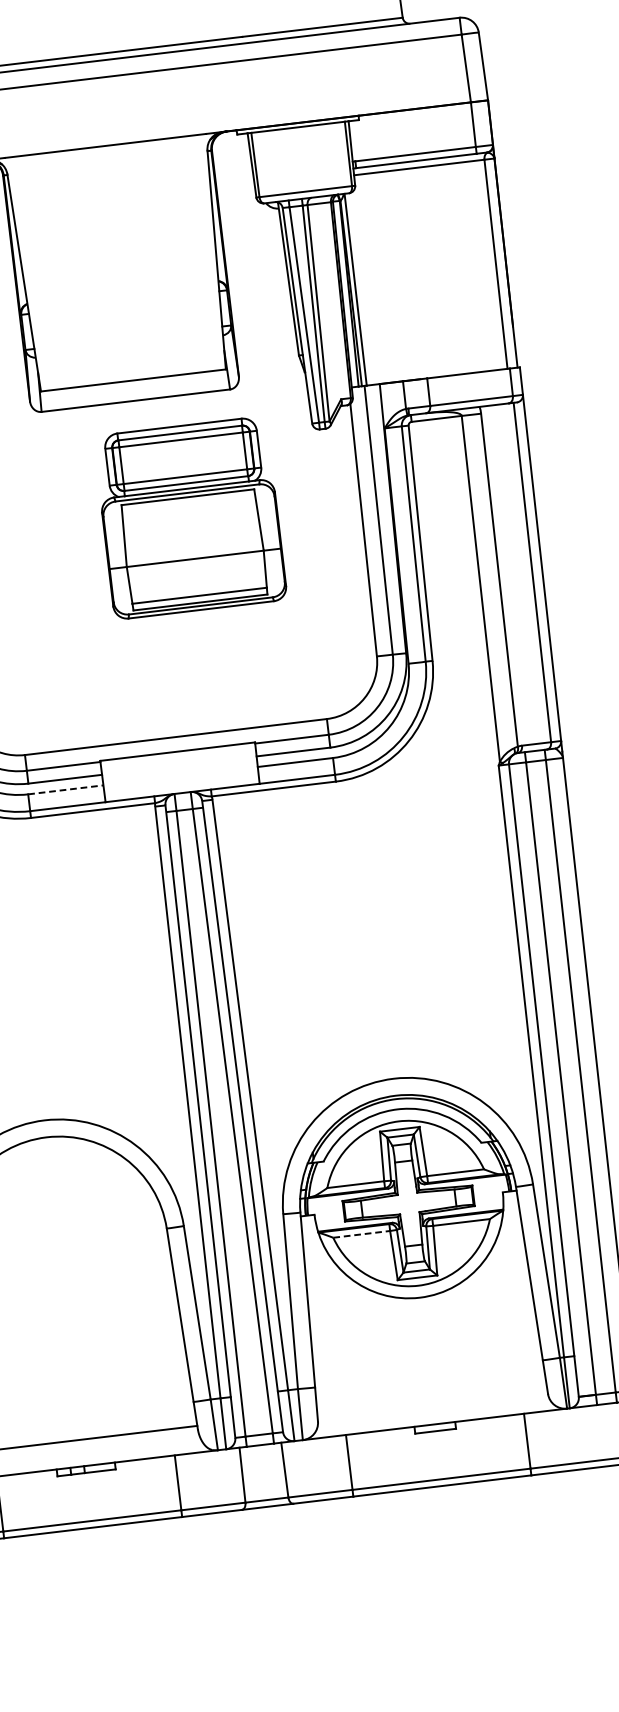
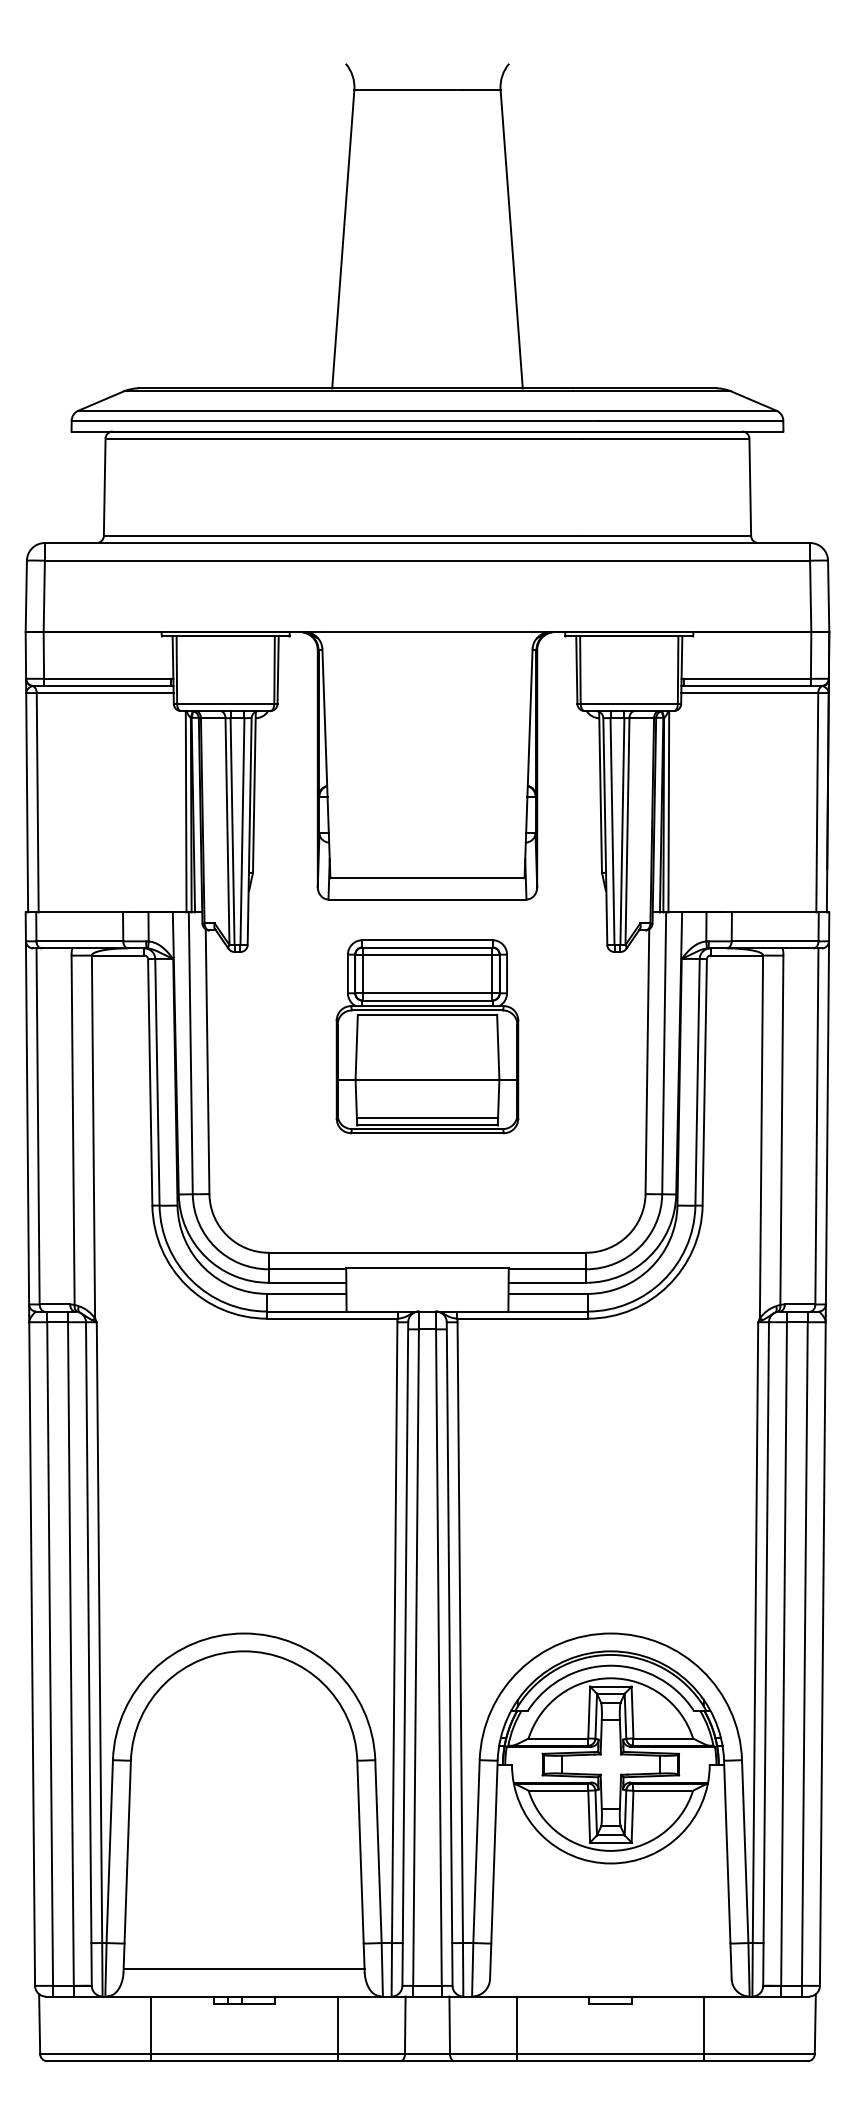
part: (190, 517) -> (427, 1036), moved
line: (65, 789) -> (306, 1293), dashed -> solid
line: (361, 1234) -> (558, 1790), dashed -> solid

